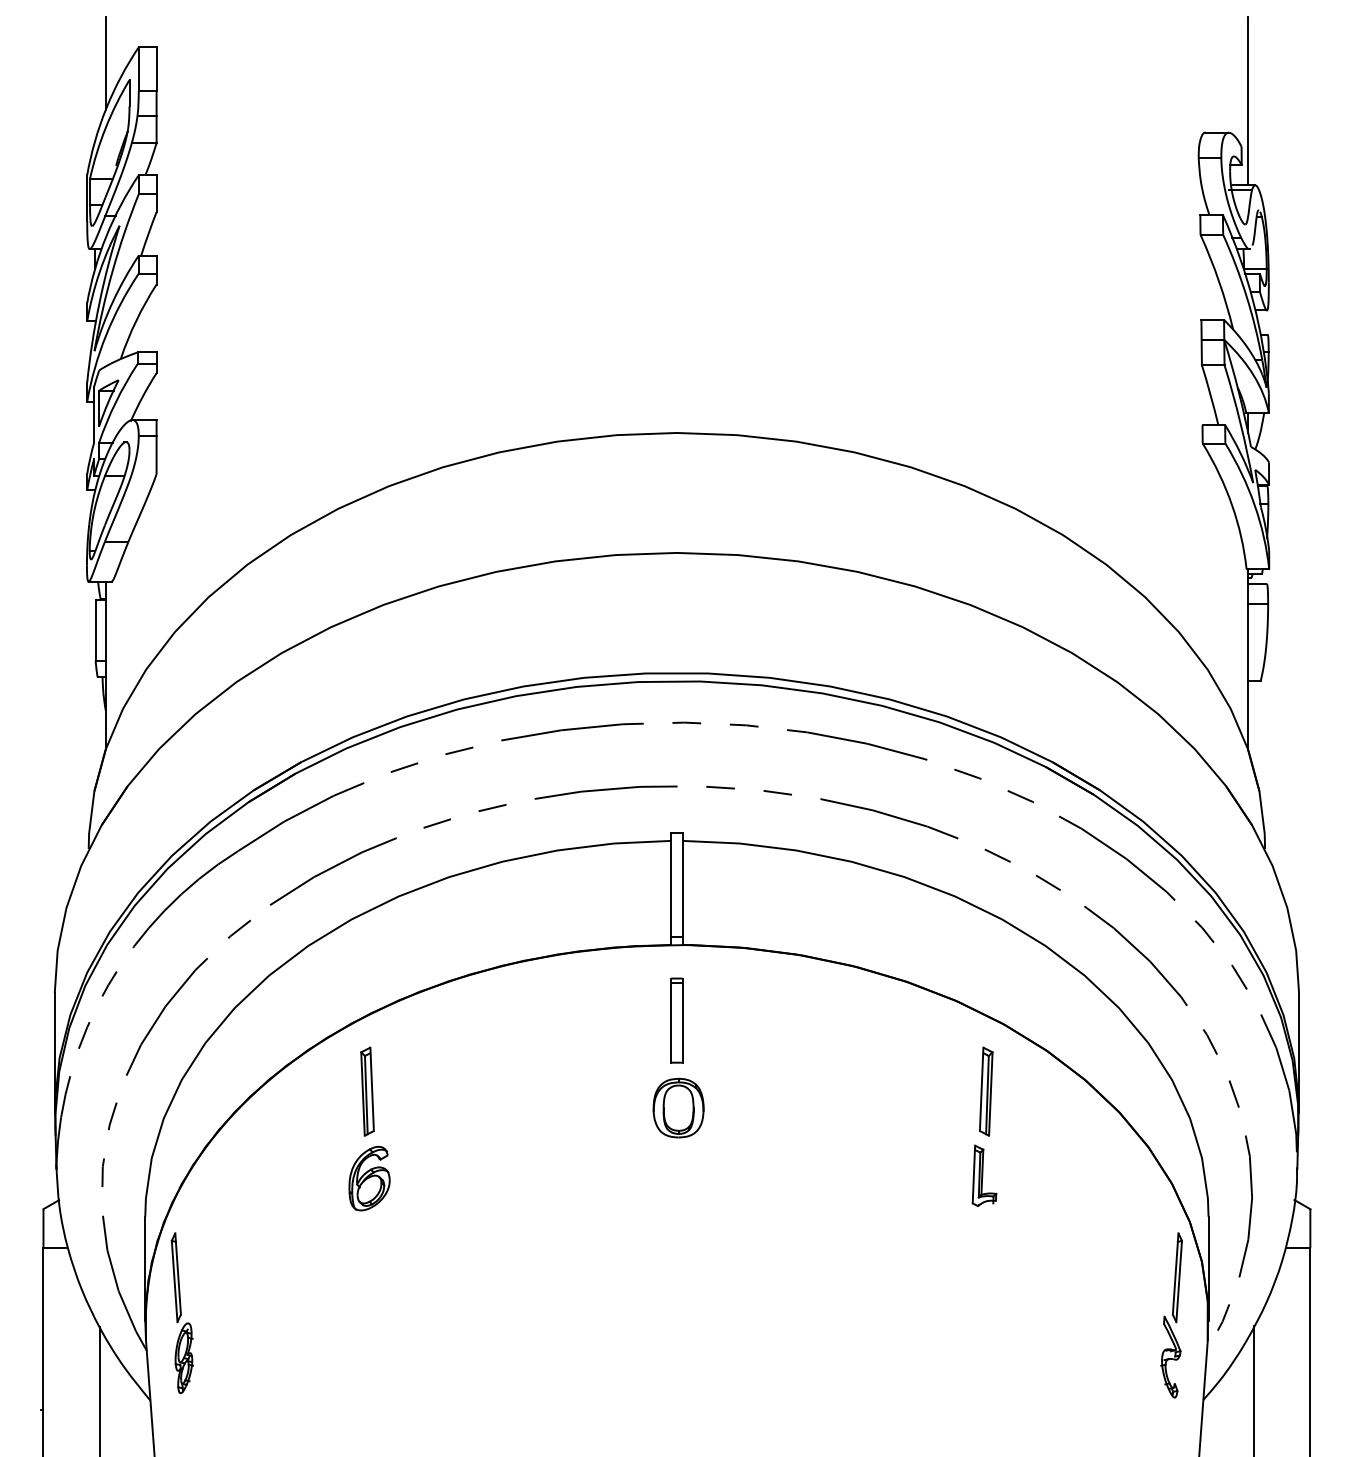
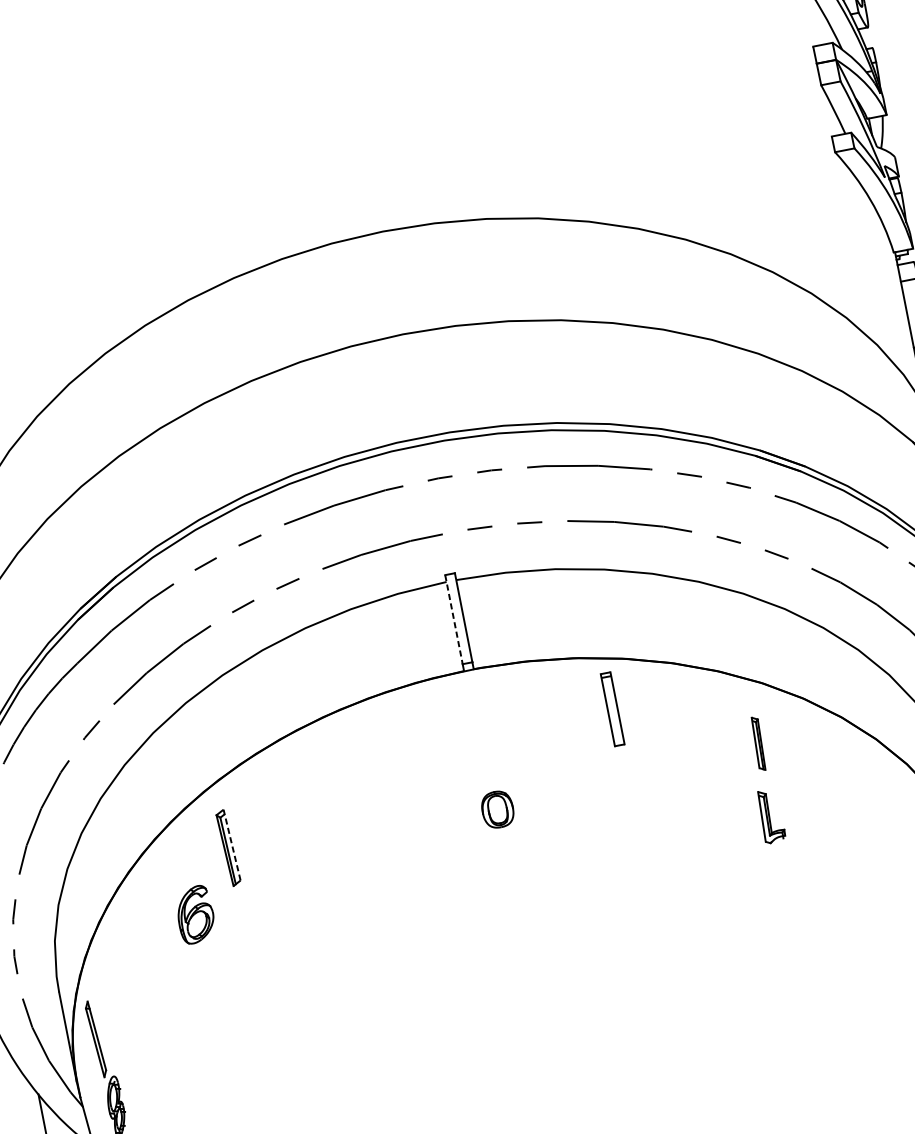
line: (671, 884) -> (454, 619), solid -> dashed
part: (676, 1020) -> (612, 709), moved
line: (372, 1089) -> (232, 845), solid -> dashed
part: (986, 1091) -> (758, 743), size x0.7
part: (678, 1107) -> (497, 809), size x0.7
part: (369, 1178) -> (195, 914), moved

